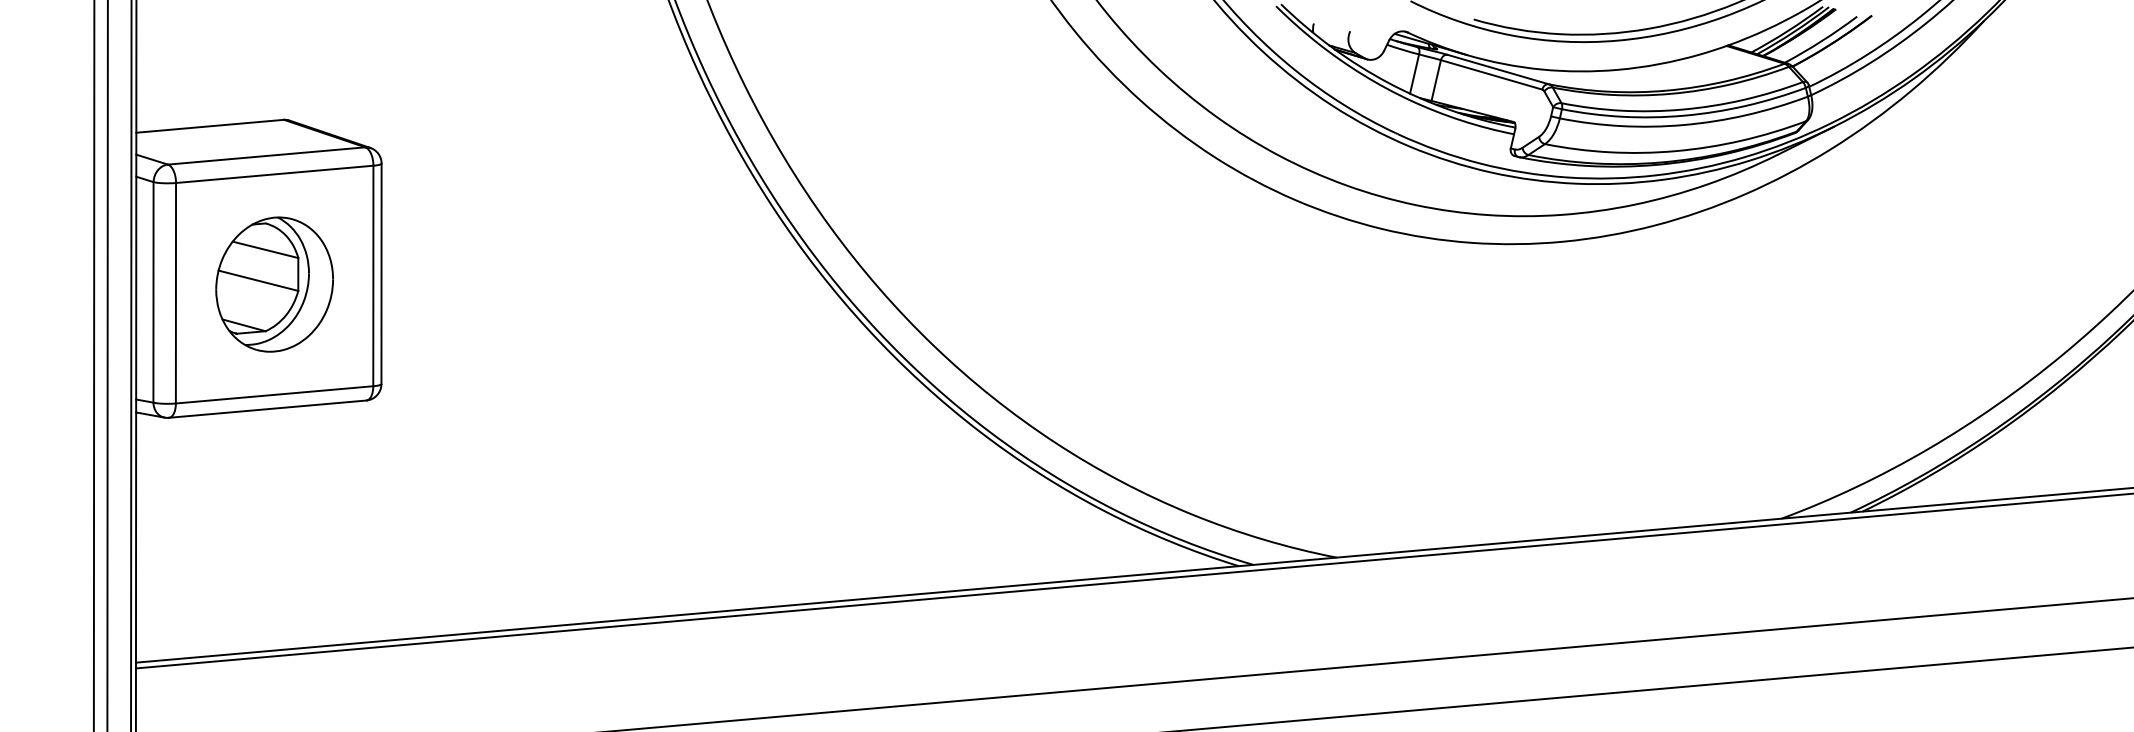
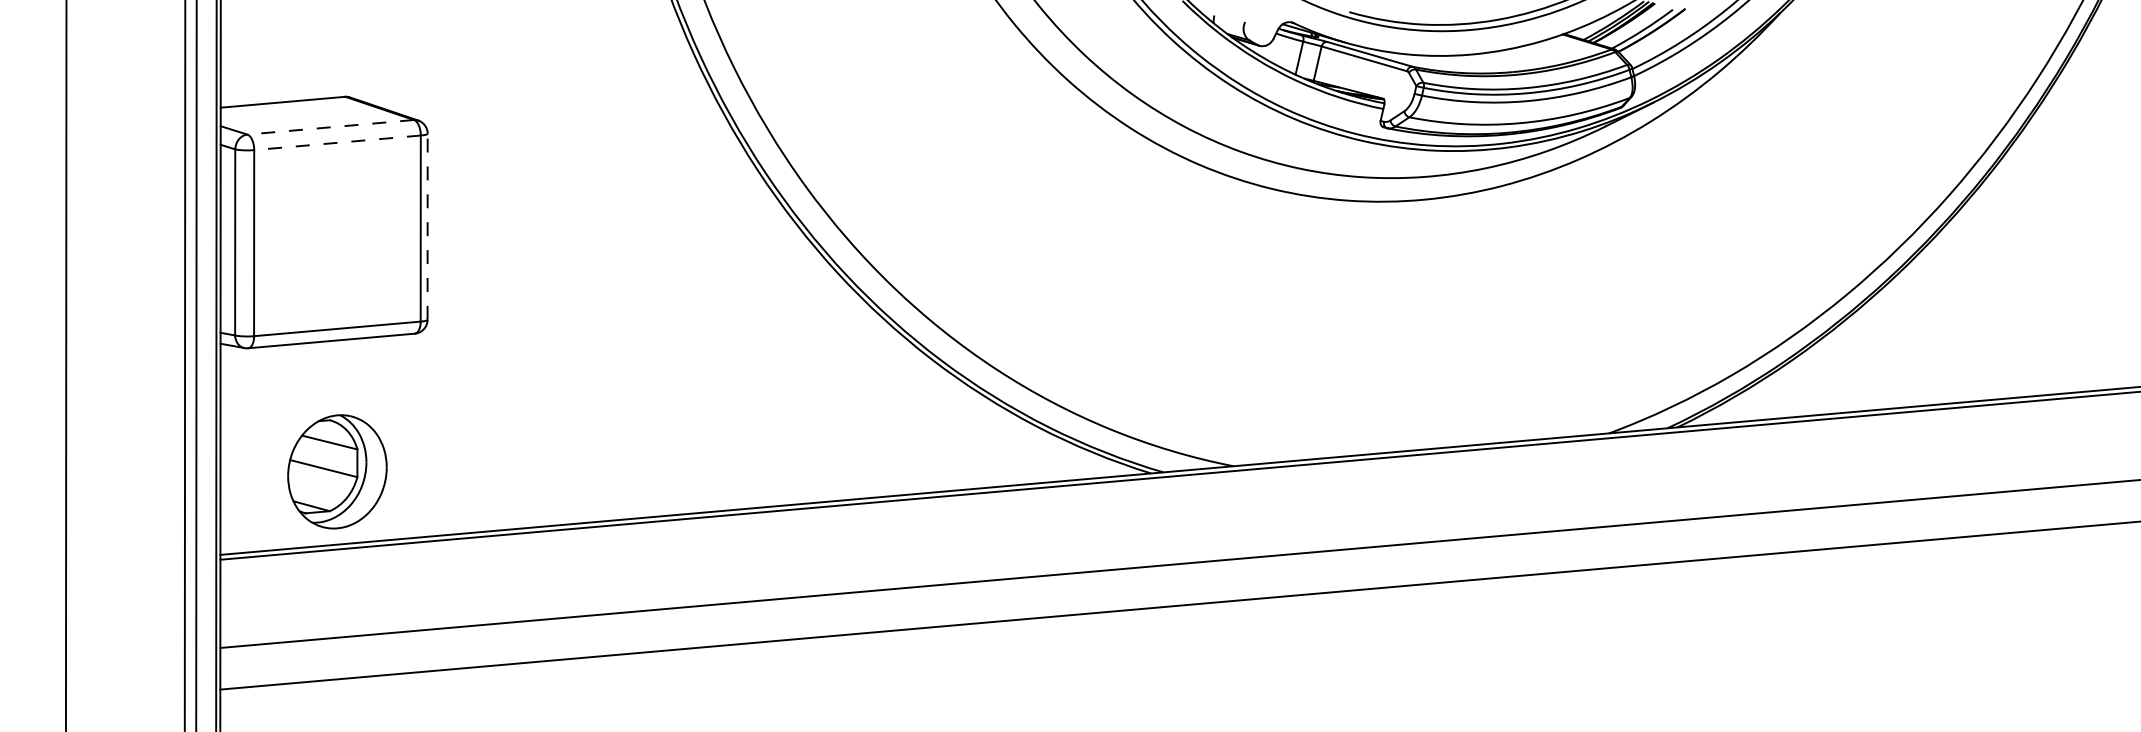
line: (266, 156) -> (330, 127), solid -> dashed
line: (274, 173) -> (337, 142), solid -> dashed
line: (381, 273) -> (427, 226), solid -> dashed
part: (274, 284) -> (337, 471), moved

